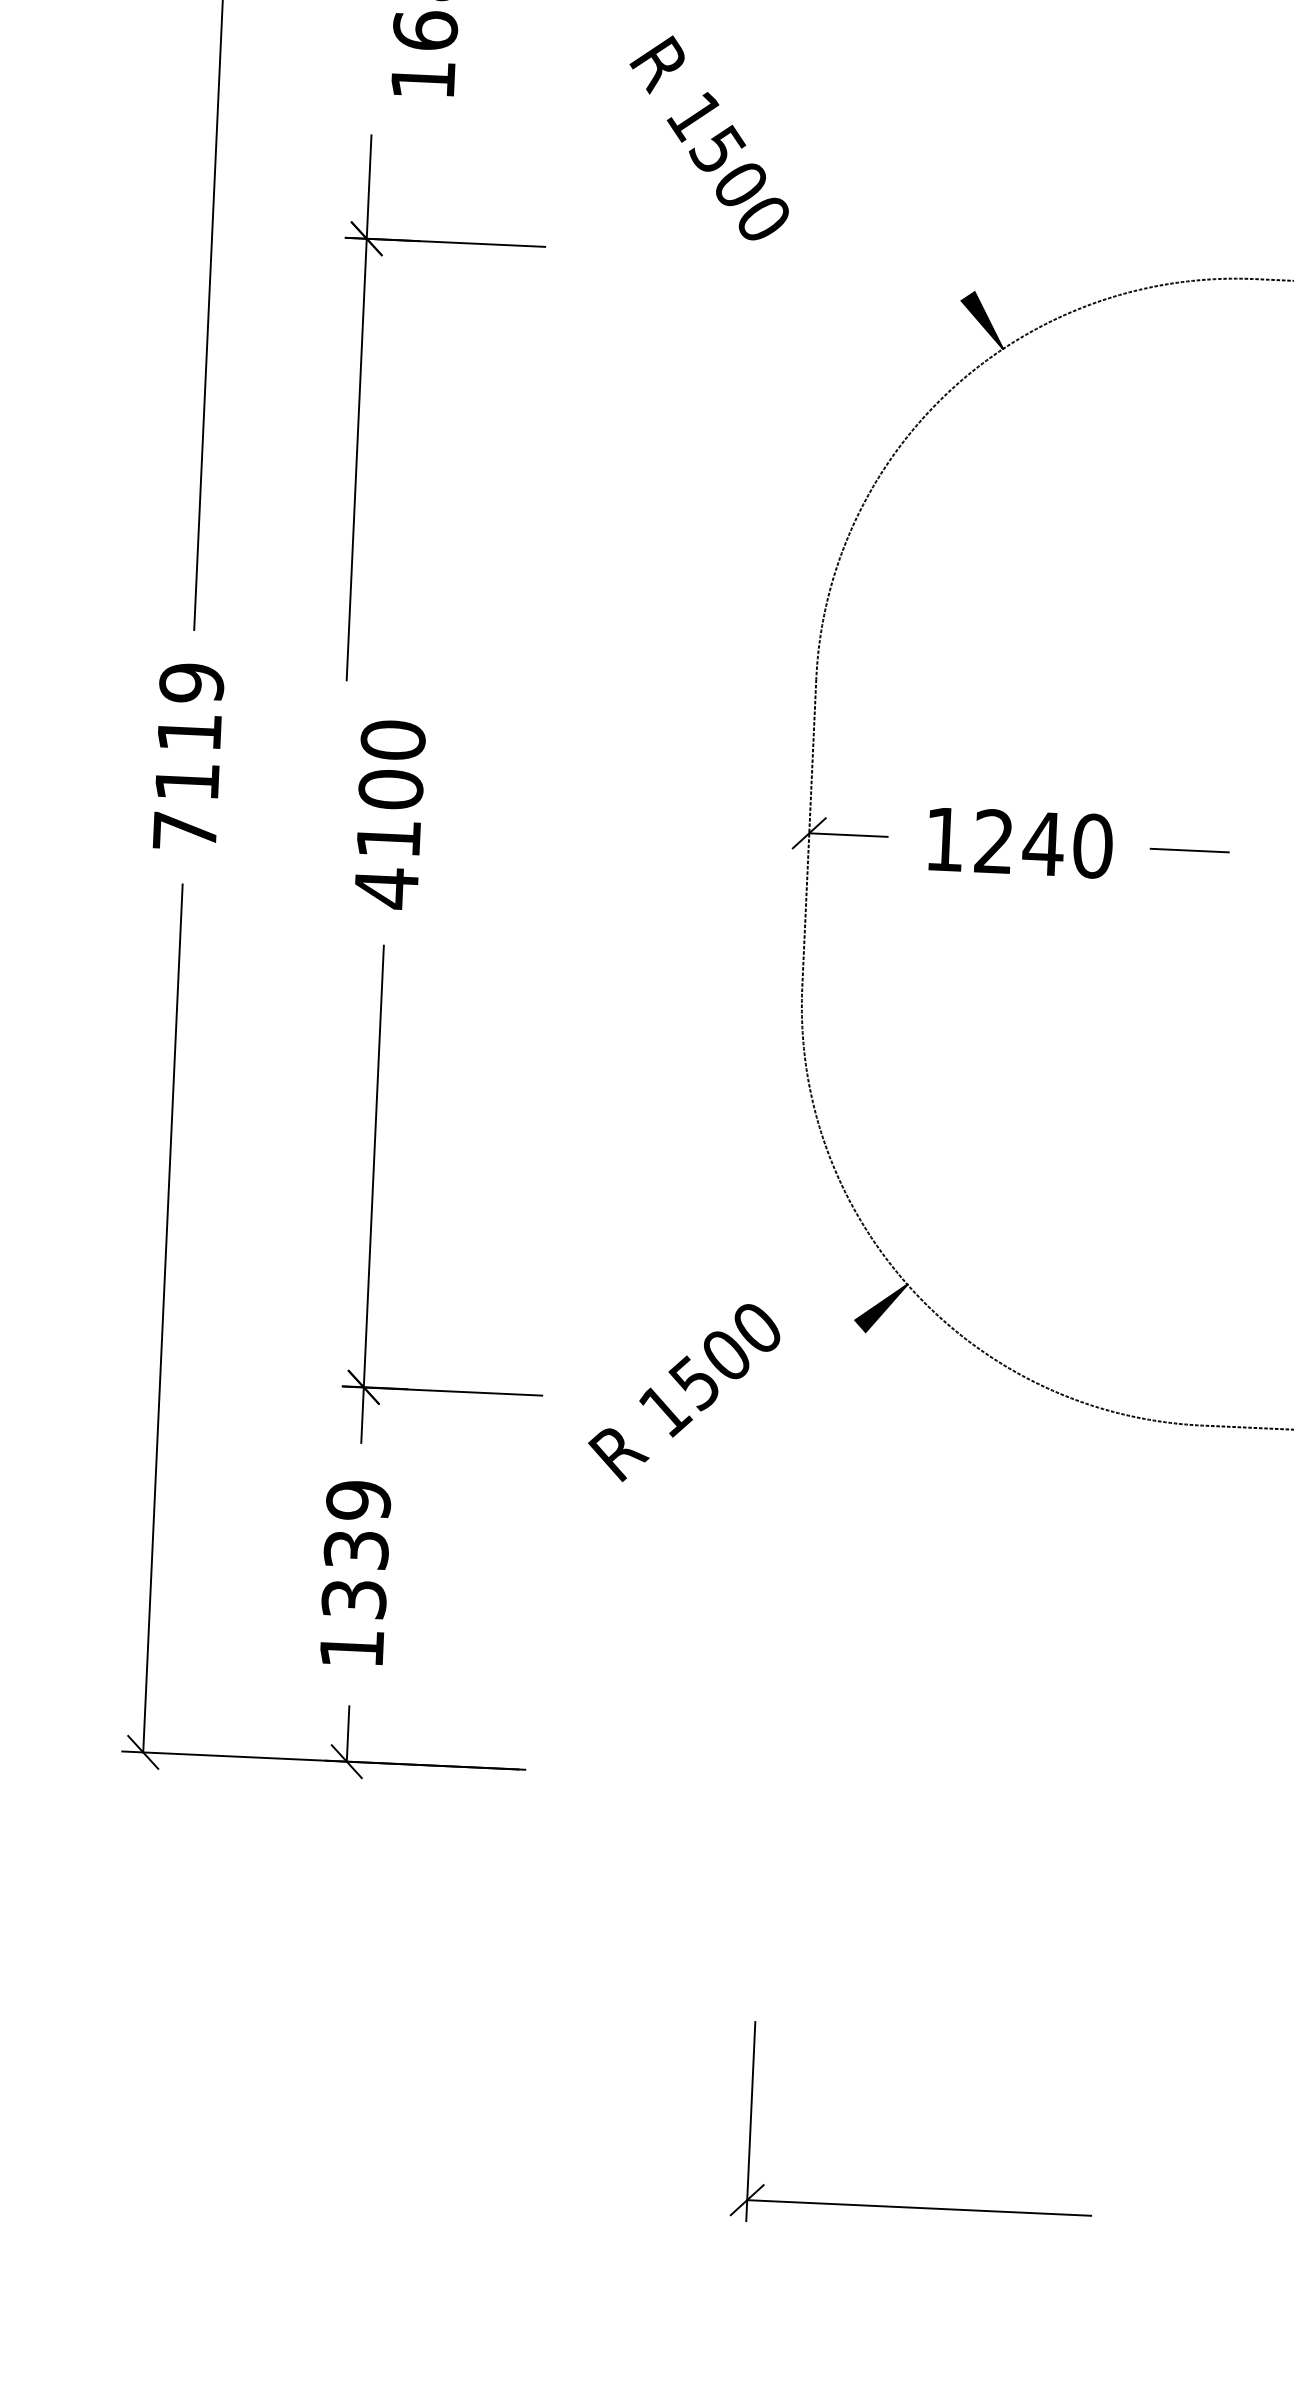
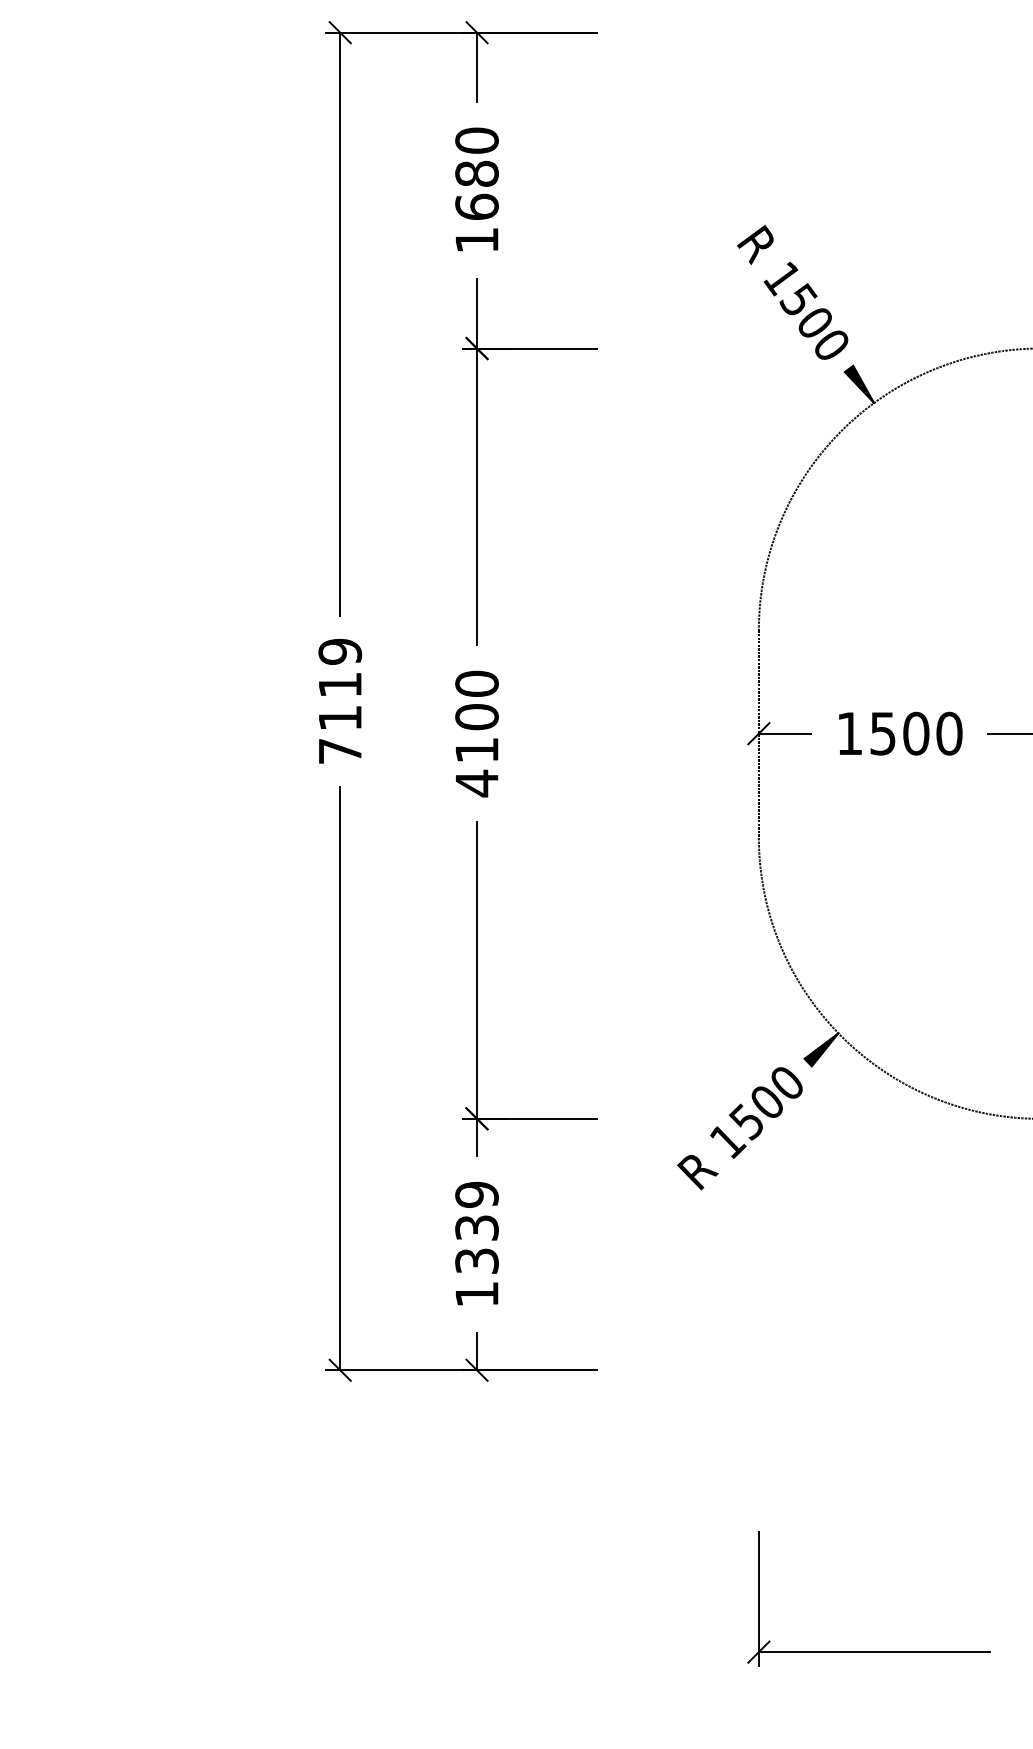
text: (709, 137) -> (792, 292), moved
part: (359, 406) -> (477, 461), moved
text: (1018, 842) -> (899, 733), 1240 -> 1500
text: (683, 1392) -> (739, 1128), moved

